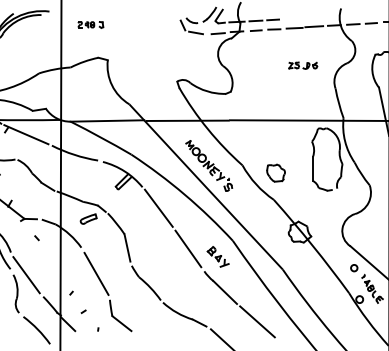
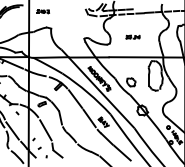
part: (301, 64) -> (132, 36), moved

